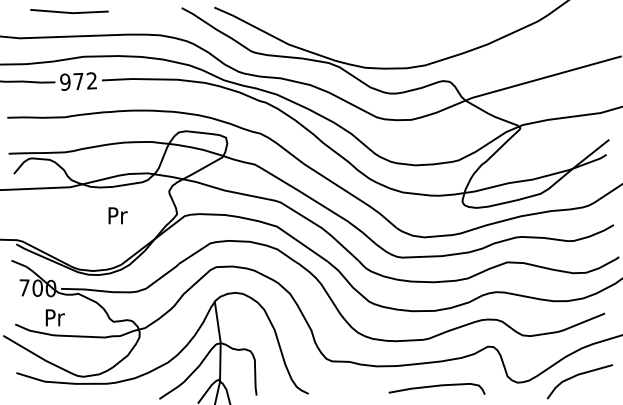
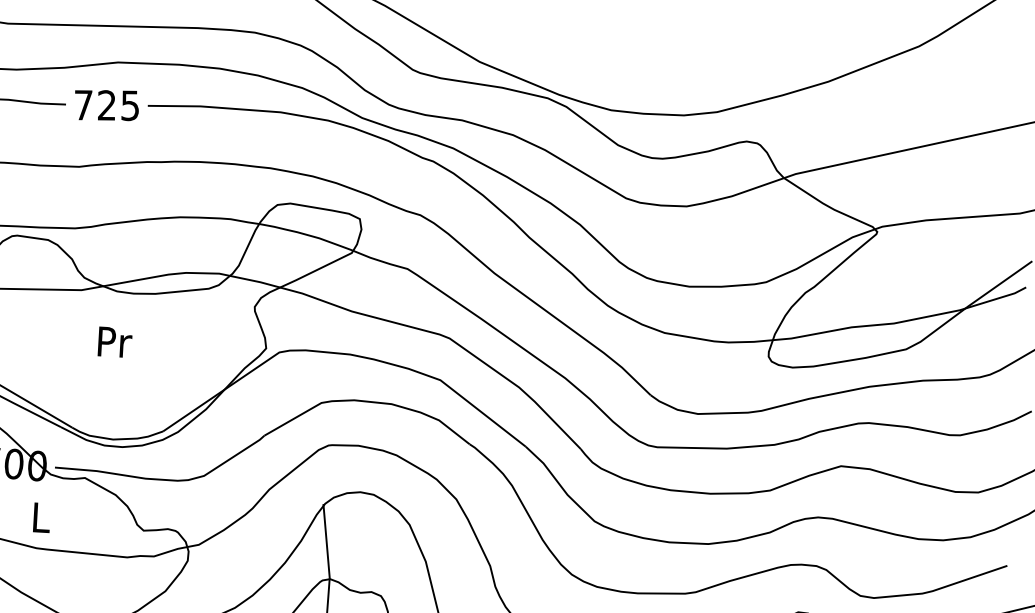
text: (78, 81) -> (106, 105), 972 -> 725
text: (117, 215) -> (114, 341), moved
text: (54, 317) -> (40, 517), Pr -> L

